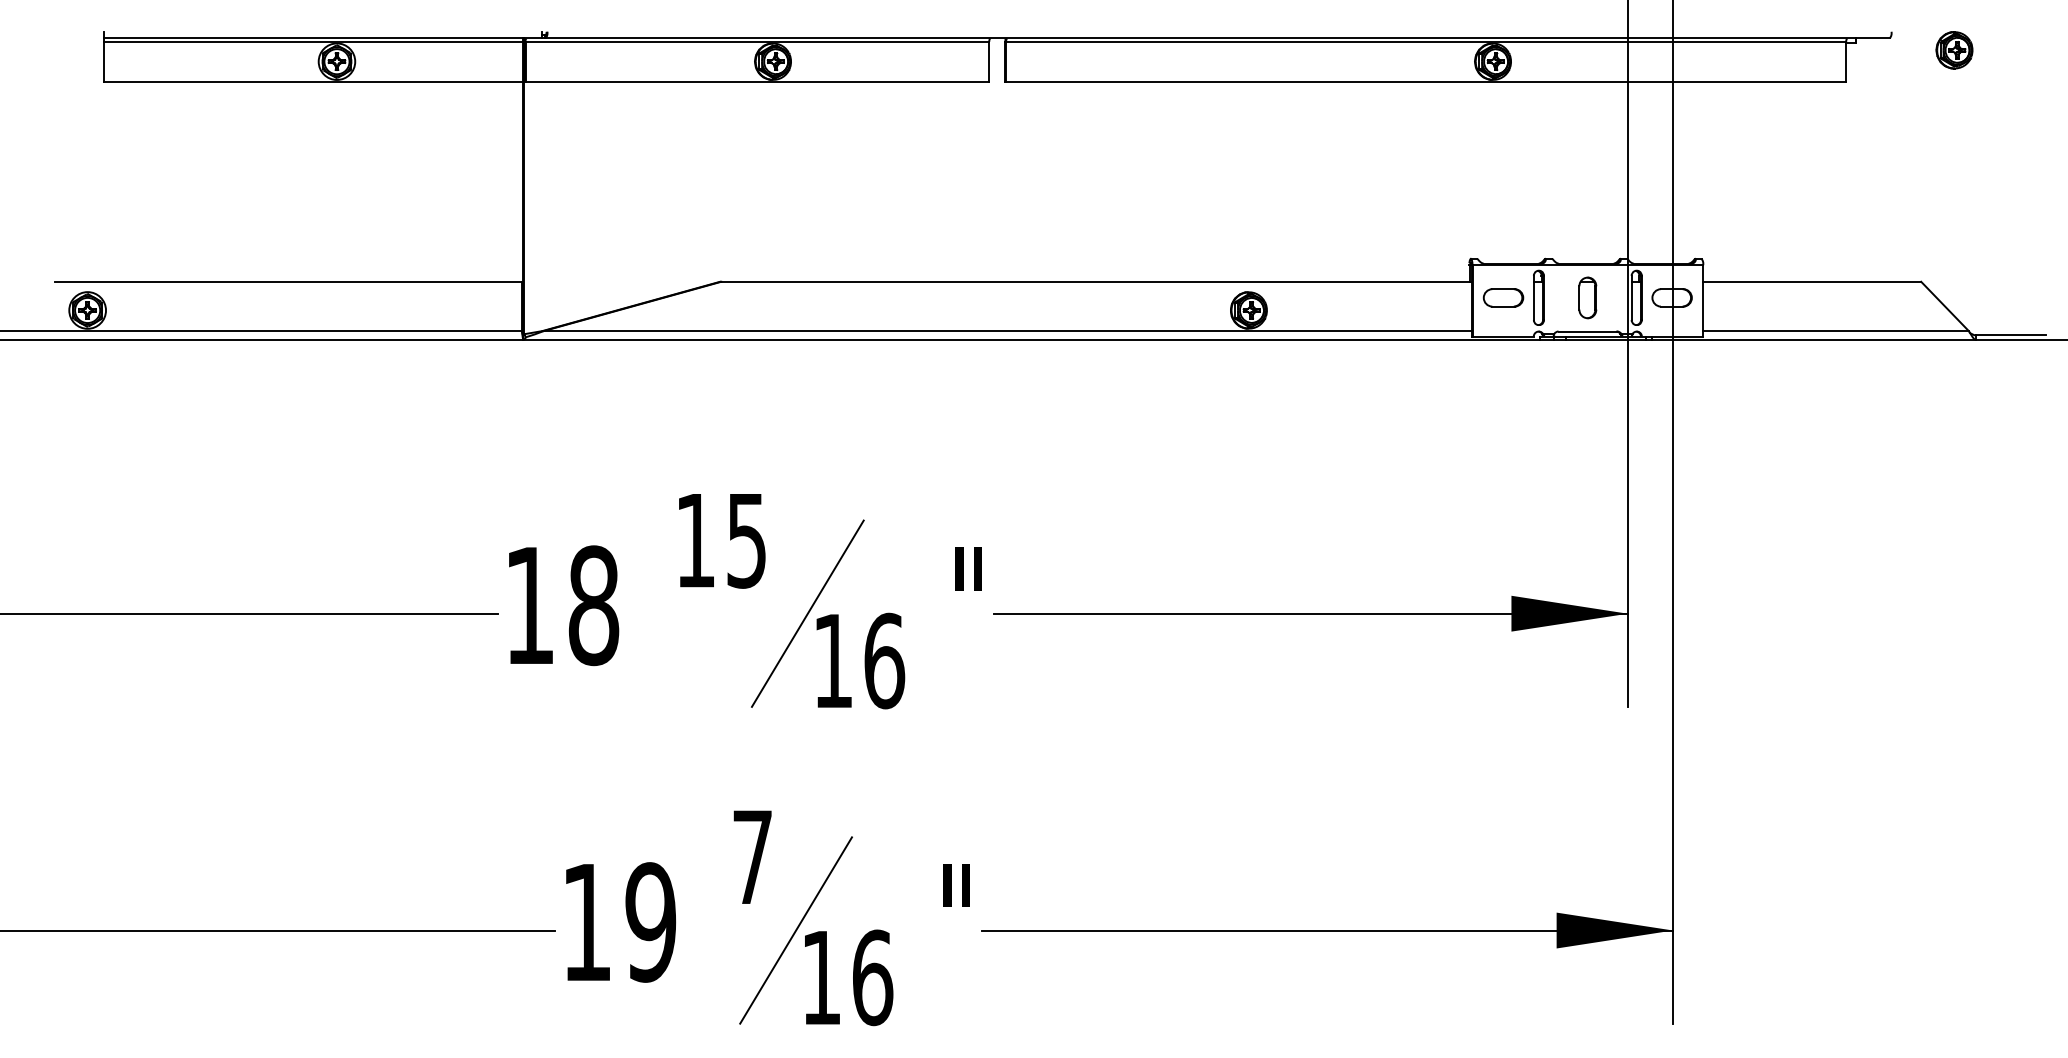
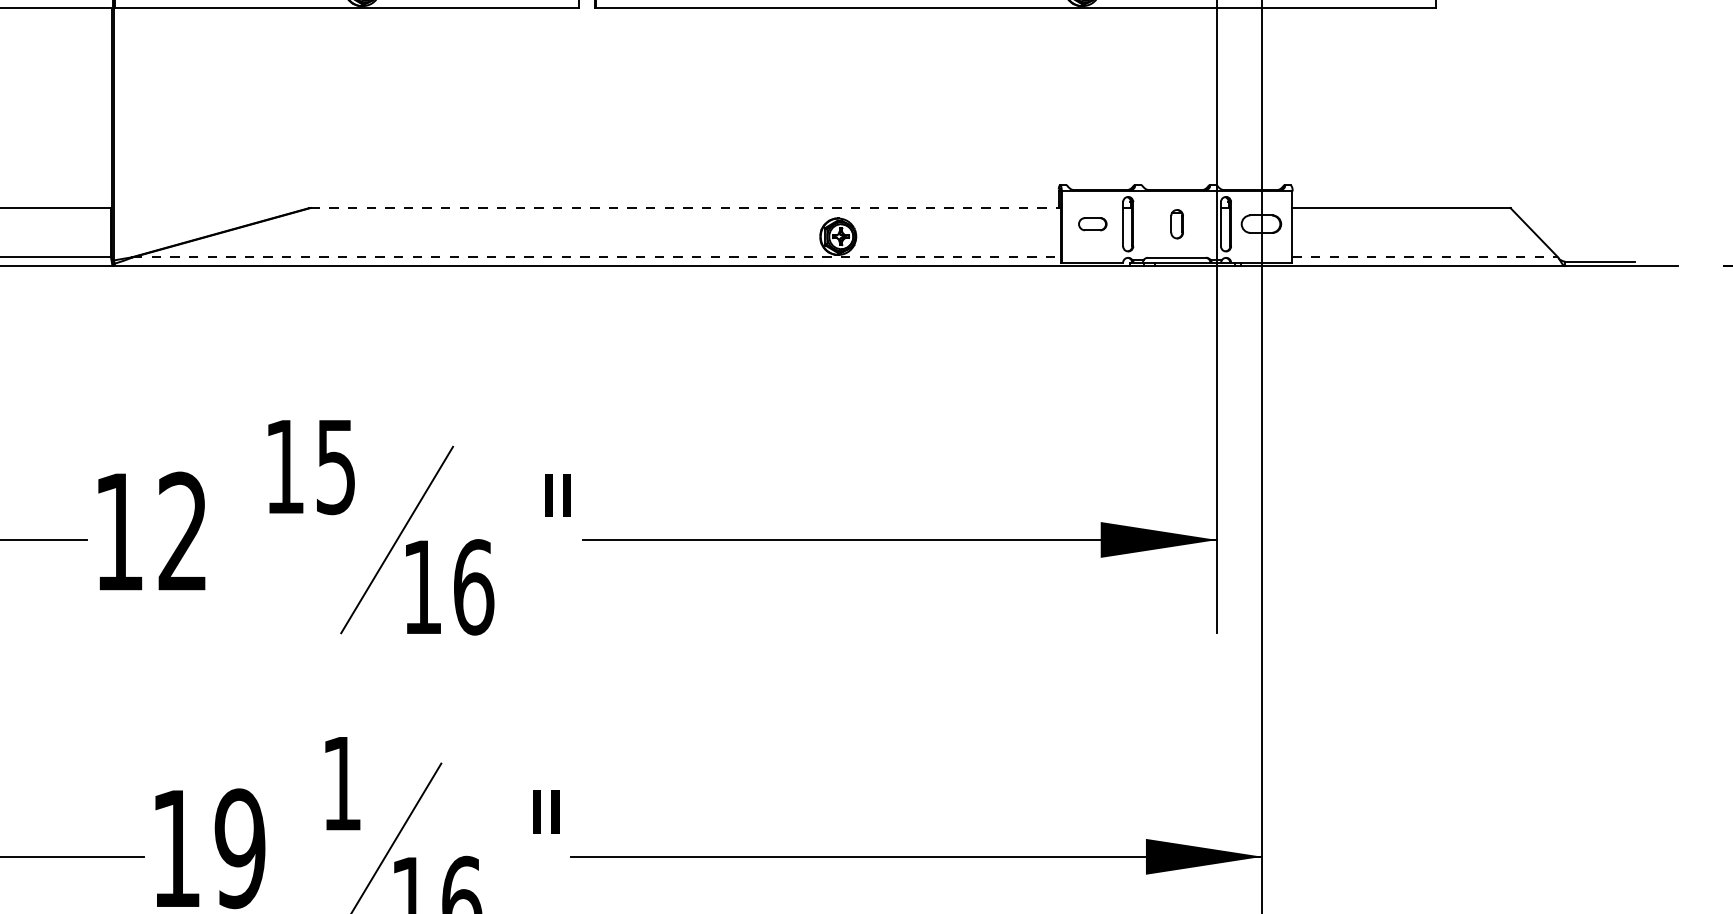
line: (1097, 281) -> (686, 207), solid -> dashed
part: (1503, 297) -> (1092, 223), size x0.7
part: (1587, 297) -> (1176, 223), size x0.7
line: (1007, 331) -> (596, 257), solid -> dashed
line: (1835, 331) -> (1424, 257), solid -> dashed
text: (593, 605) -> (182, 531), 18 -> 12
text: (752, 856) -> (341, 782), 7 -> 1

